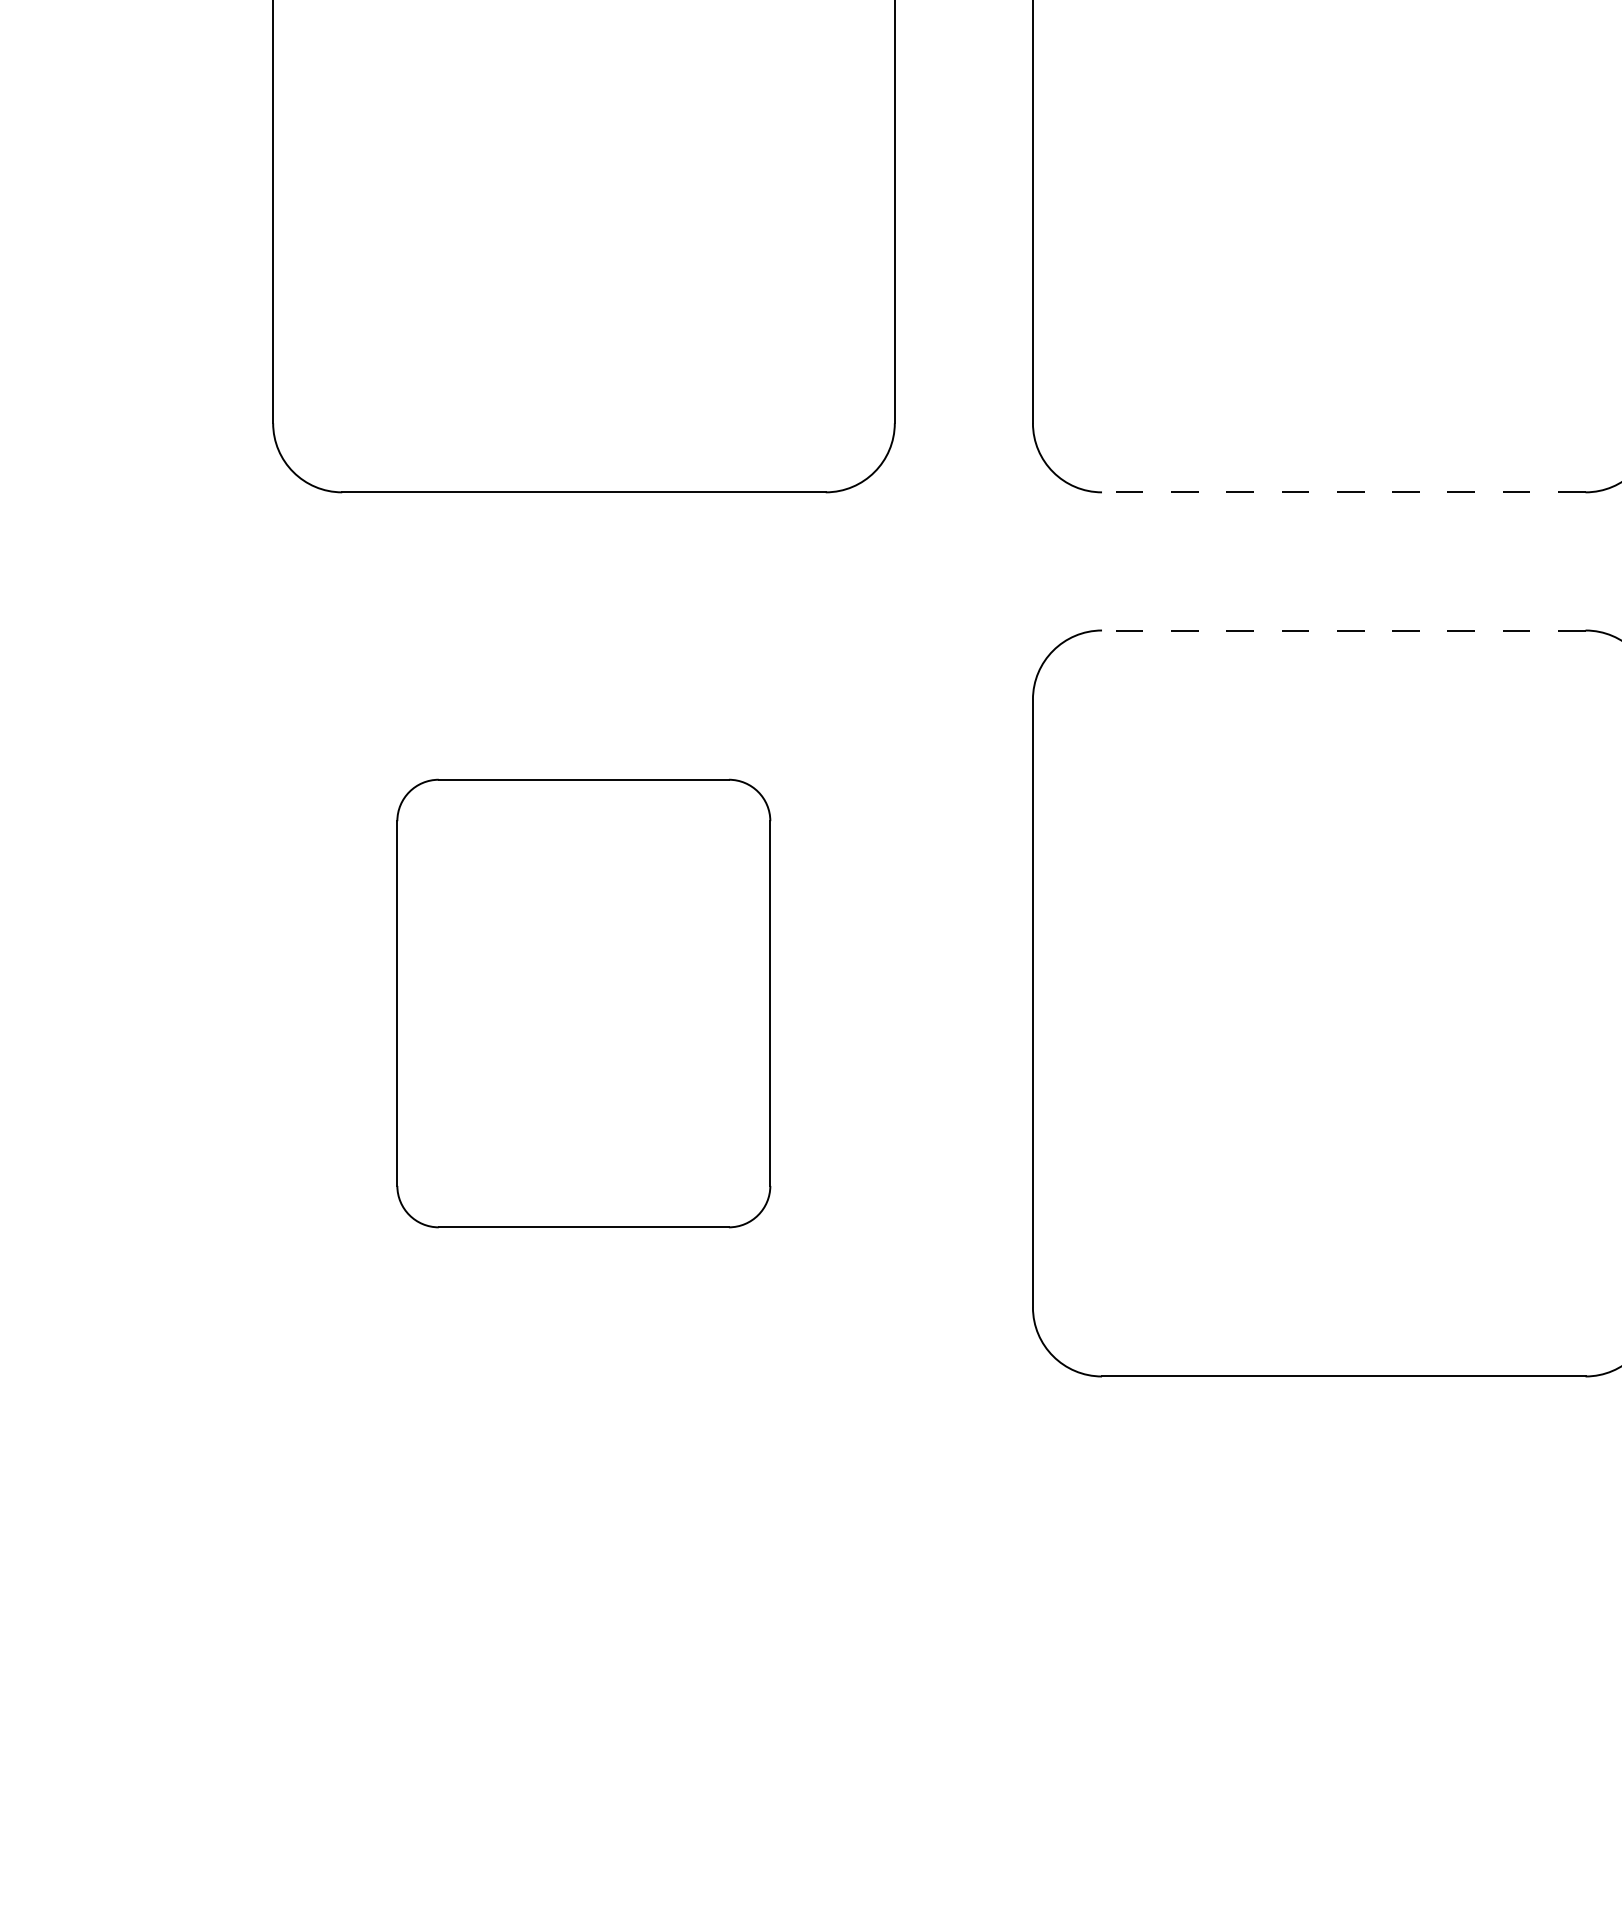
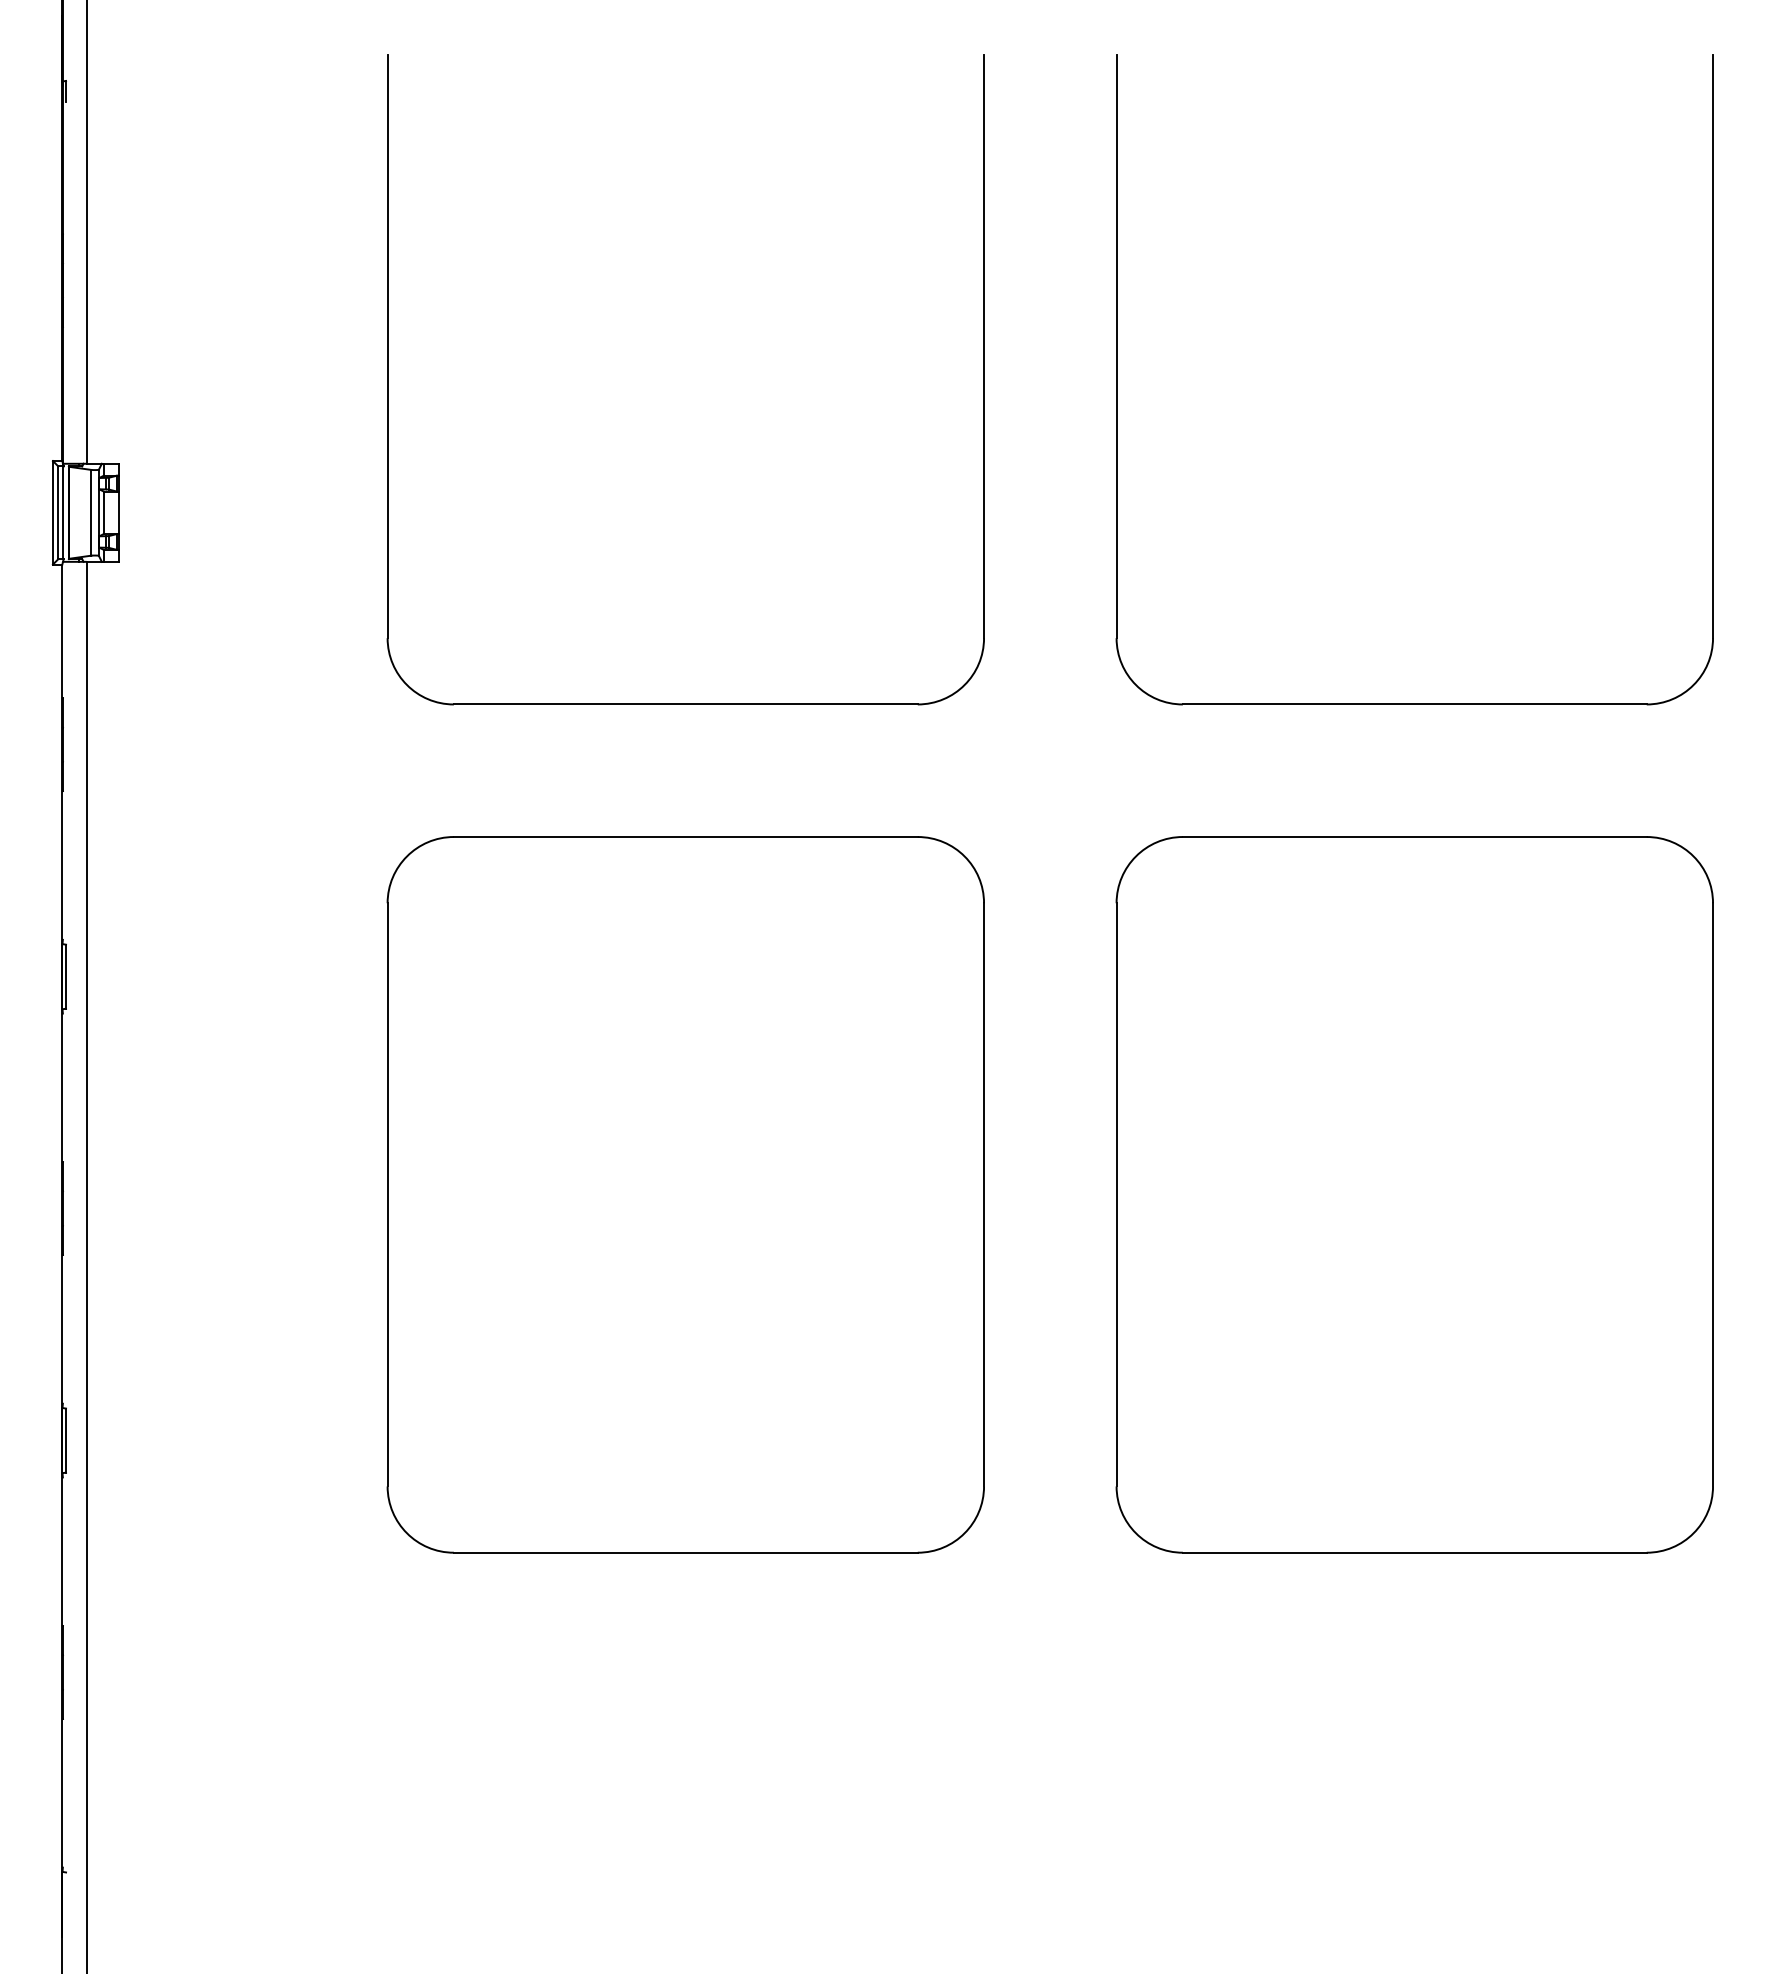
line: (1343, 492) -> (1414, 704), dashed -> solid
line: (1343, 631) -> (1414, 837), dashed -> solid
part: (583, 1003) -> (685, 1194), size x1.67

